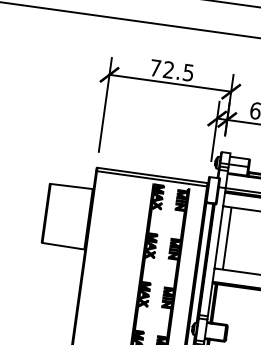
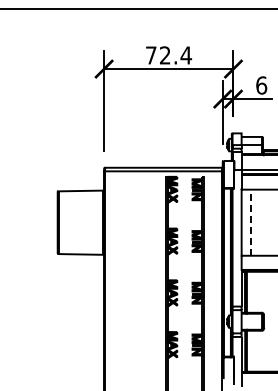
text: (188, 72) -> (186, 55), 72.5 -> 72.4
line: (227, 238) -> (250, 222), solid -> dashed

